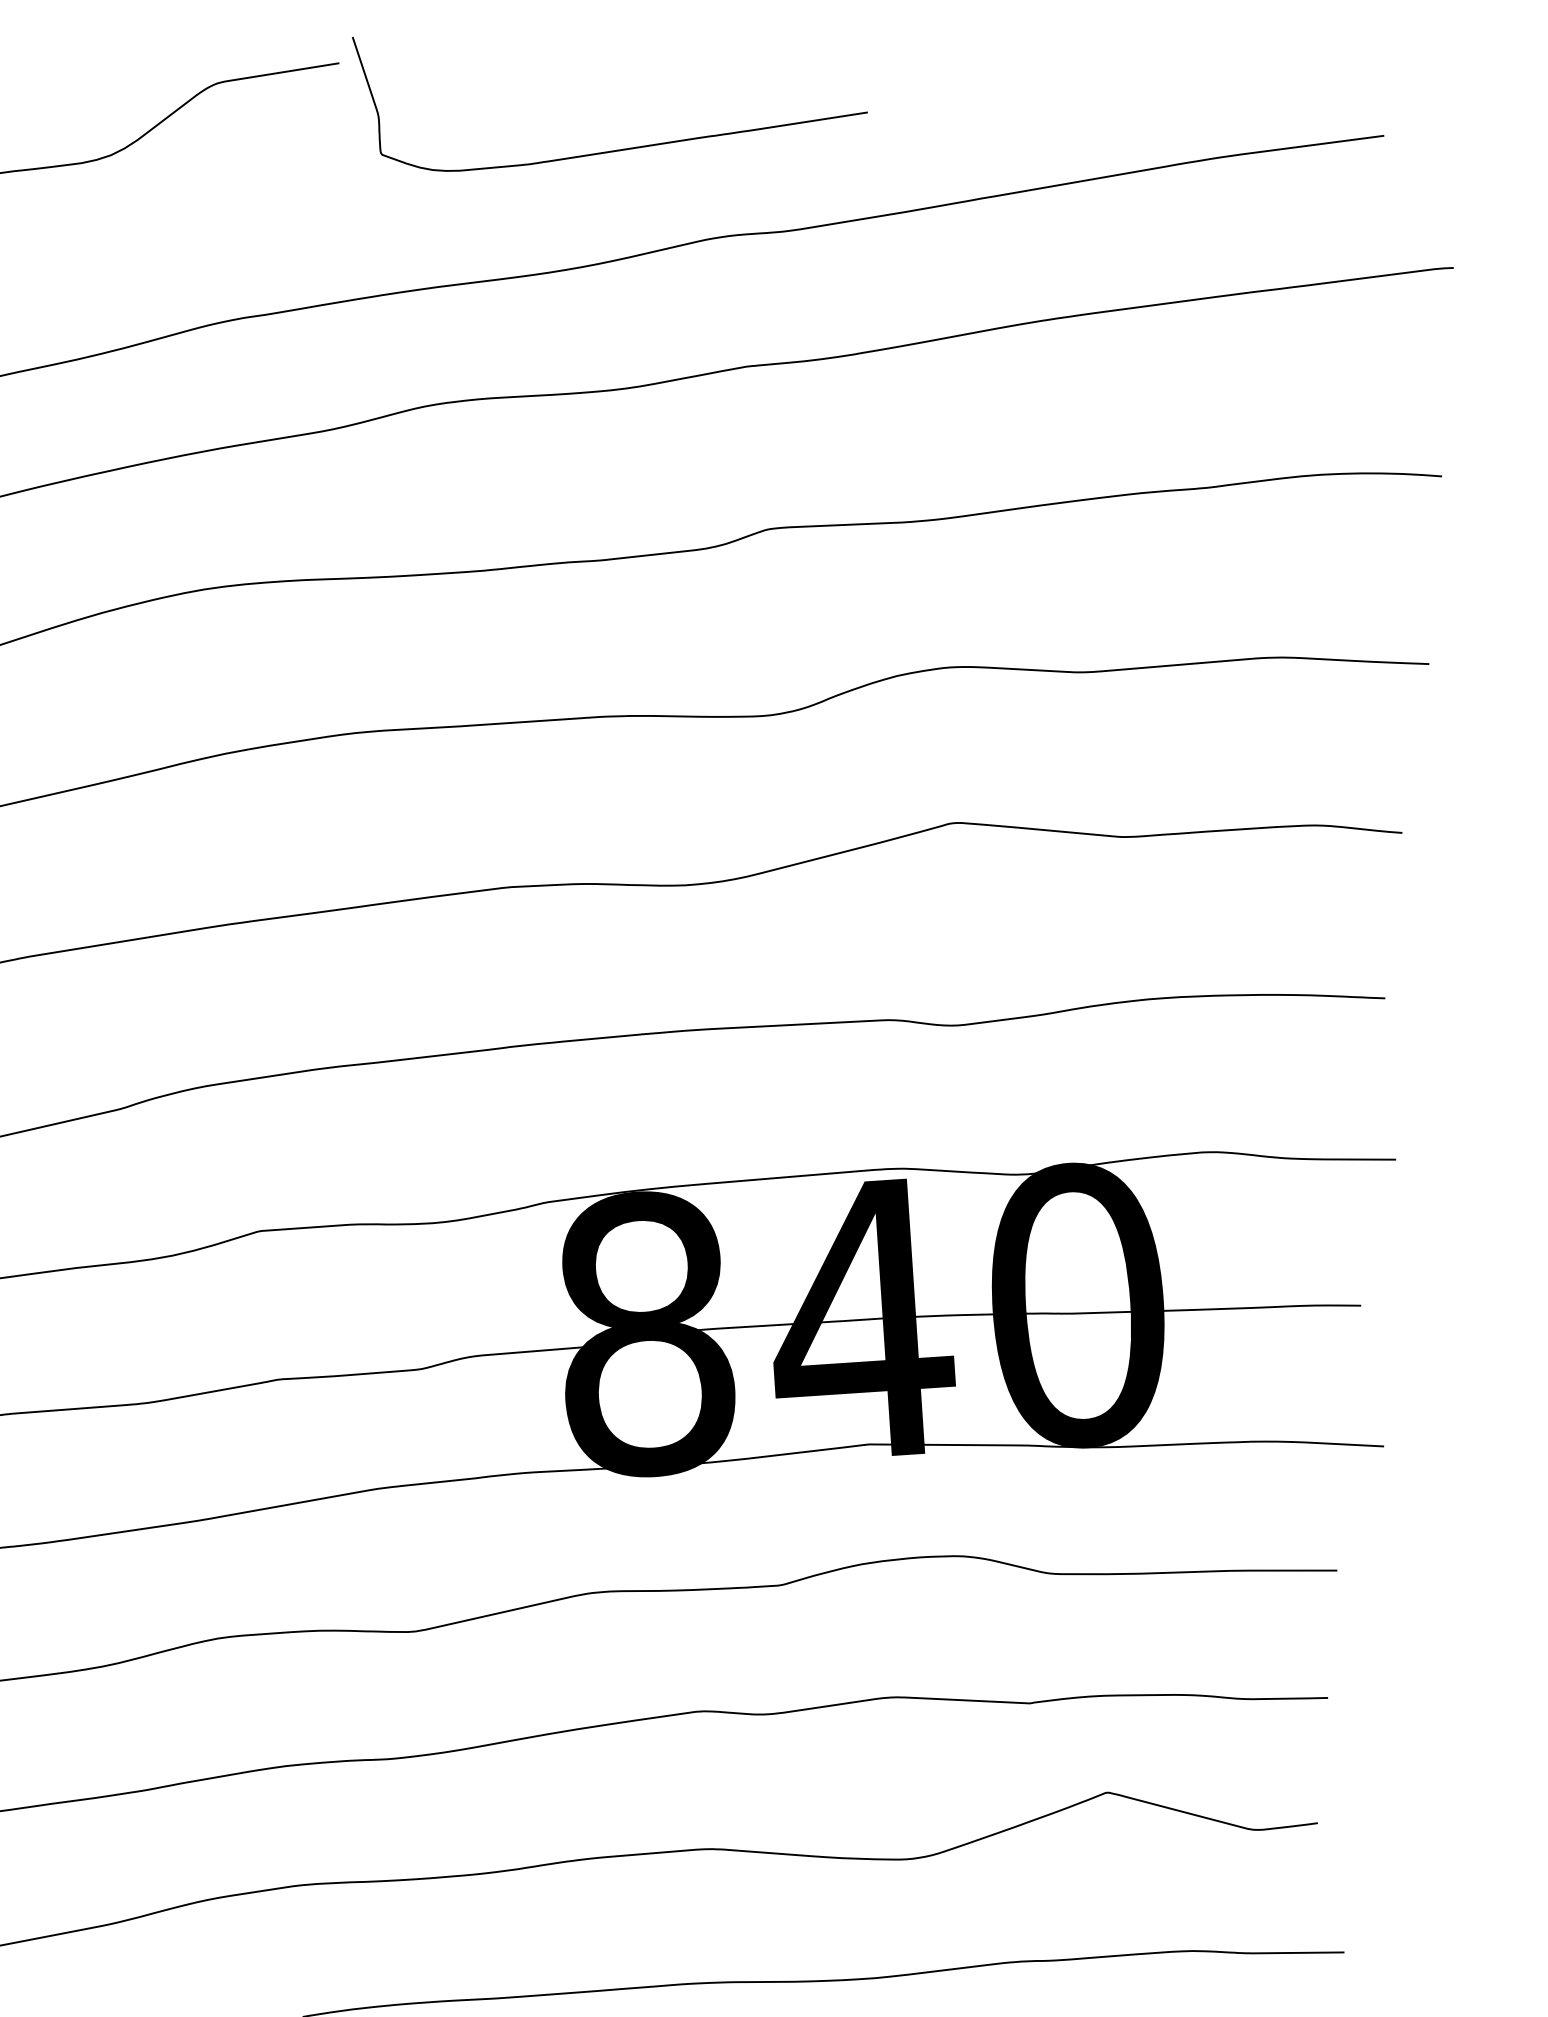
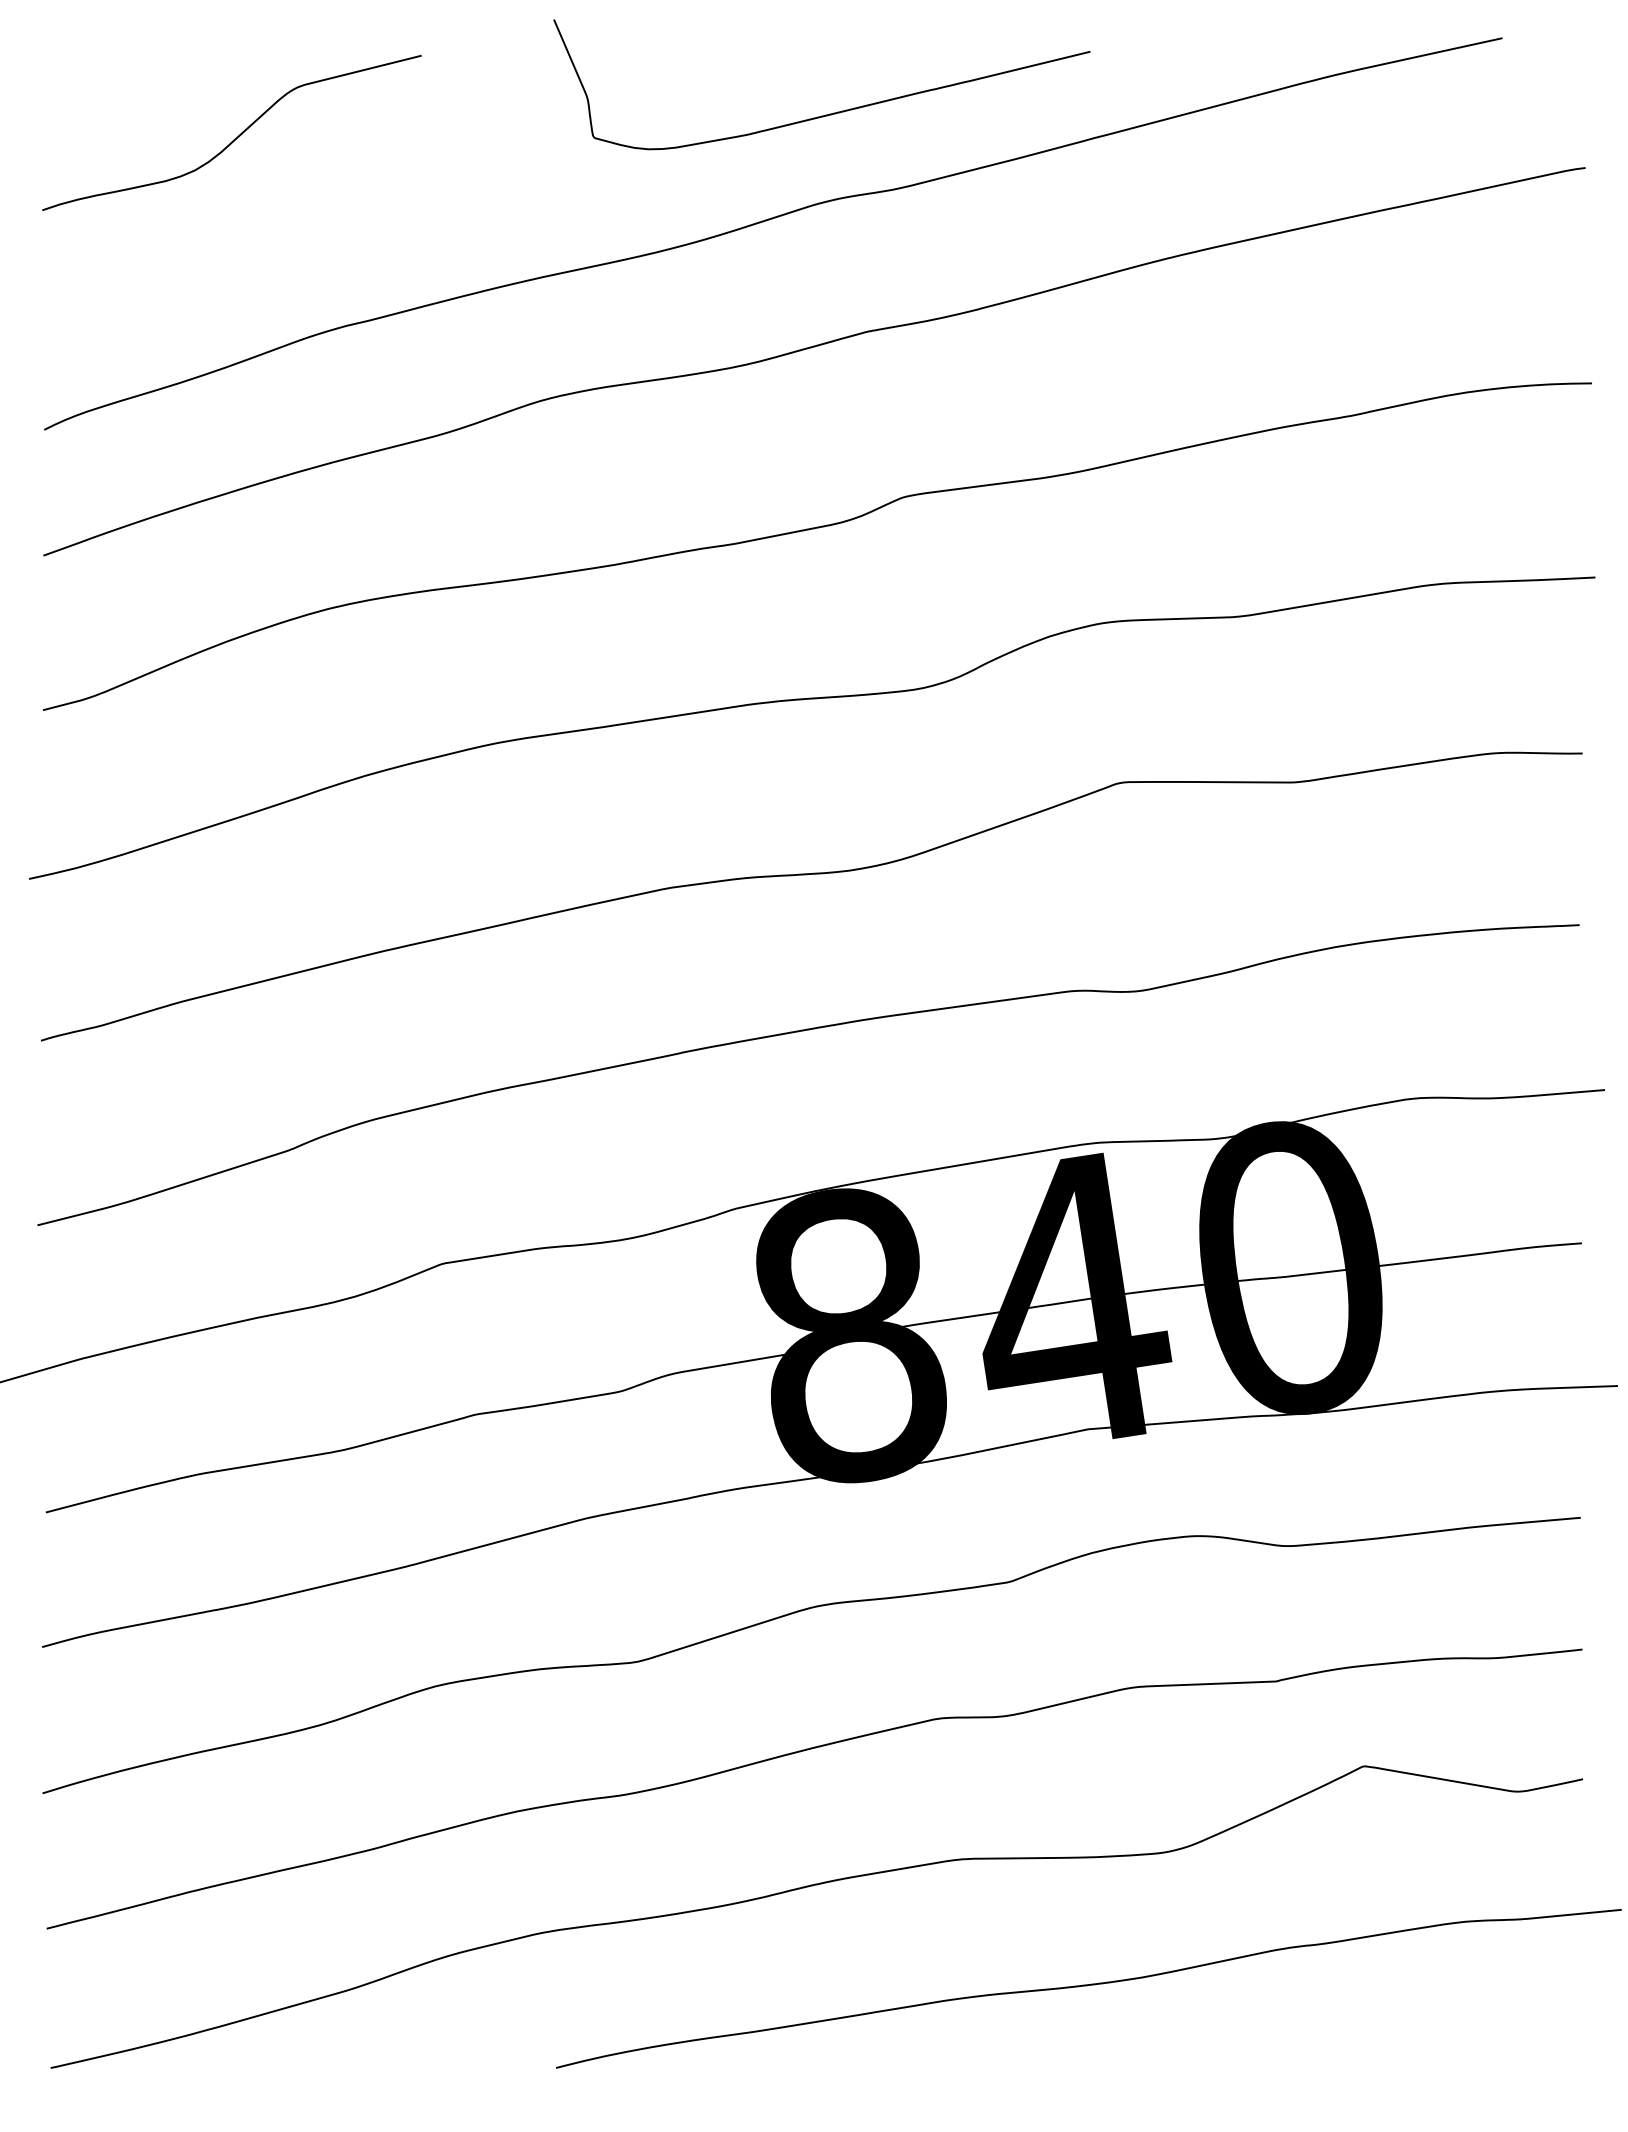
curve: (610, 150) -> (829, 113), moved

